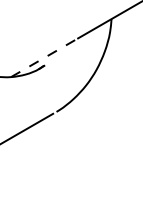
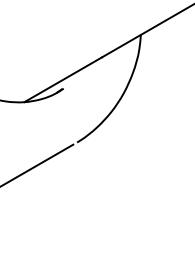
line: (44, 57) -> (63, 79), dashed -> solid

